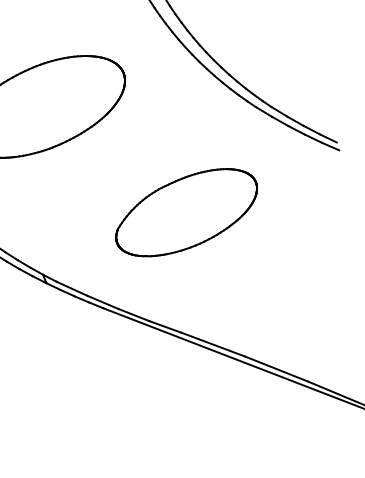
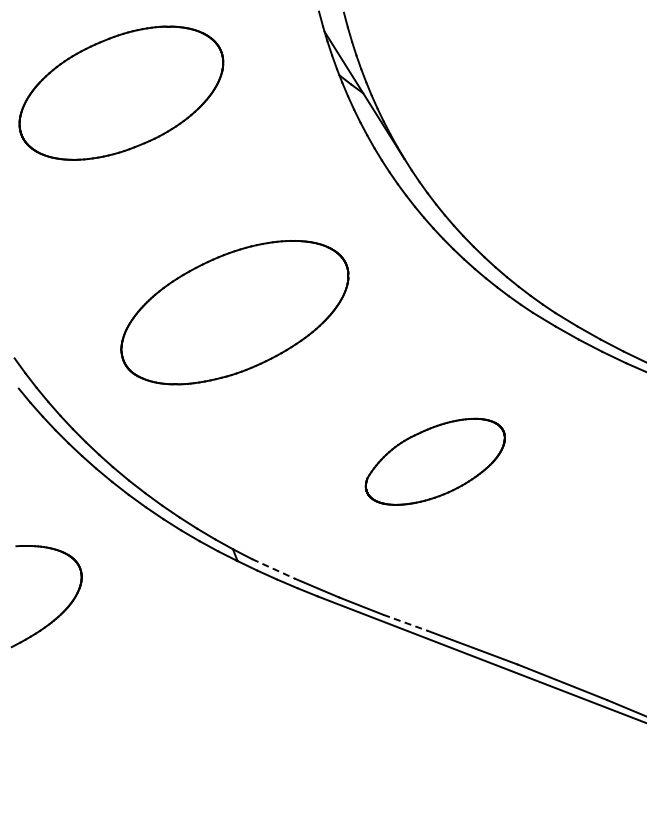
part: (186, 212) -> (435, 461), size x0.7
line: (71, 288) -> (273, 568), solid -> dashed
line: (165, 326) -> (405, 622), solid -> dashed

